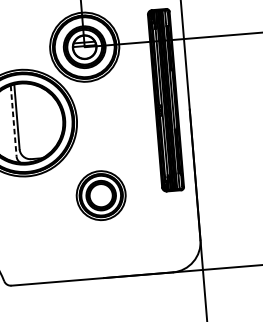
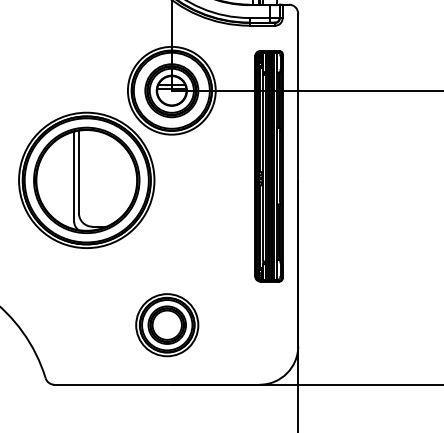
line: (13, 121) -> (74, 177), dashed -> solid
part: (101, 195) -> (167, 325), moved

